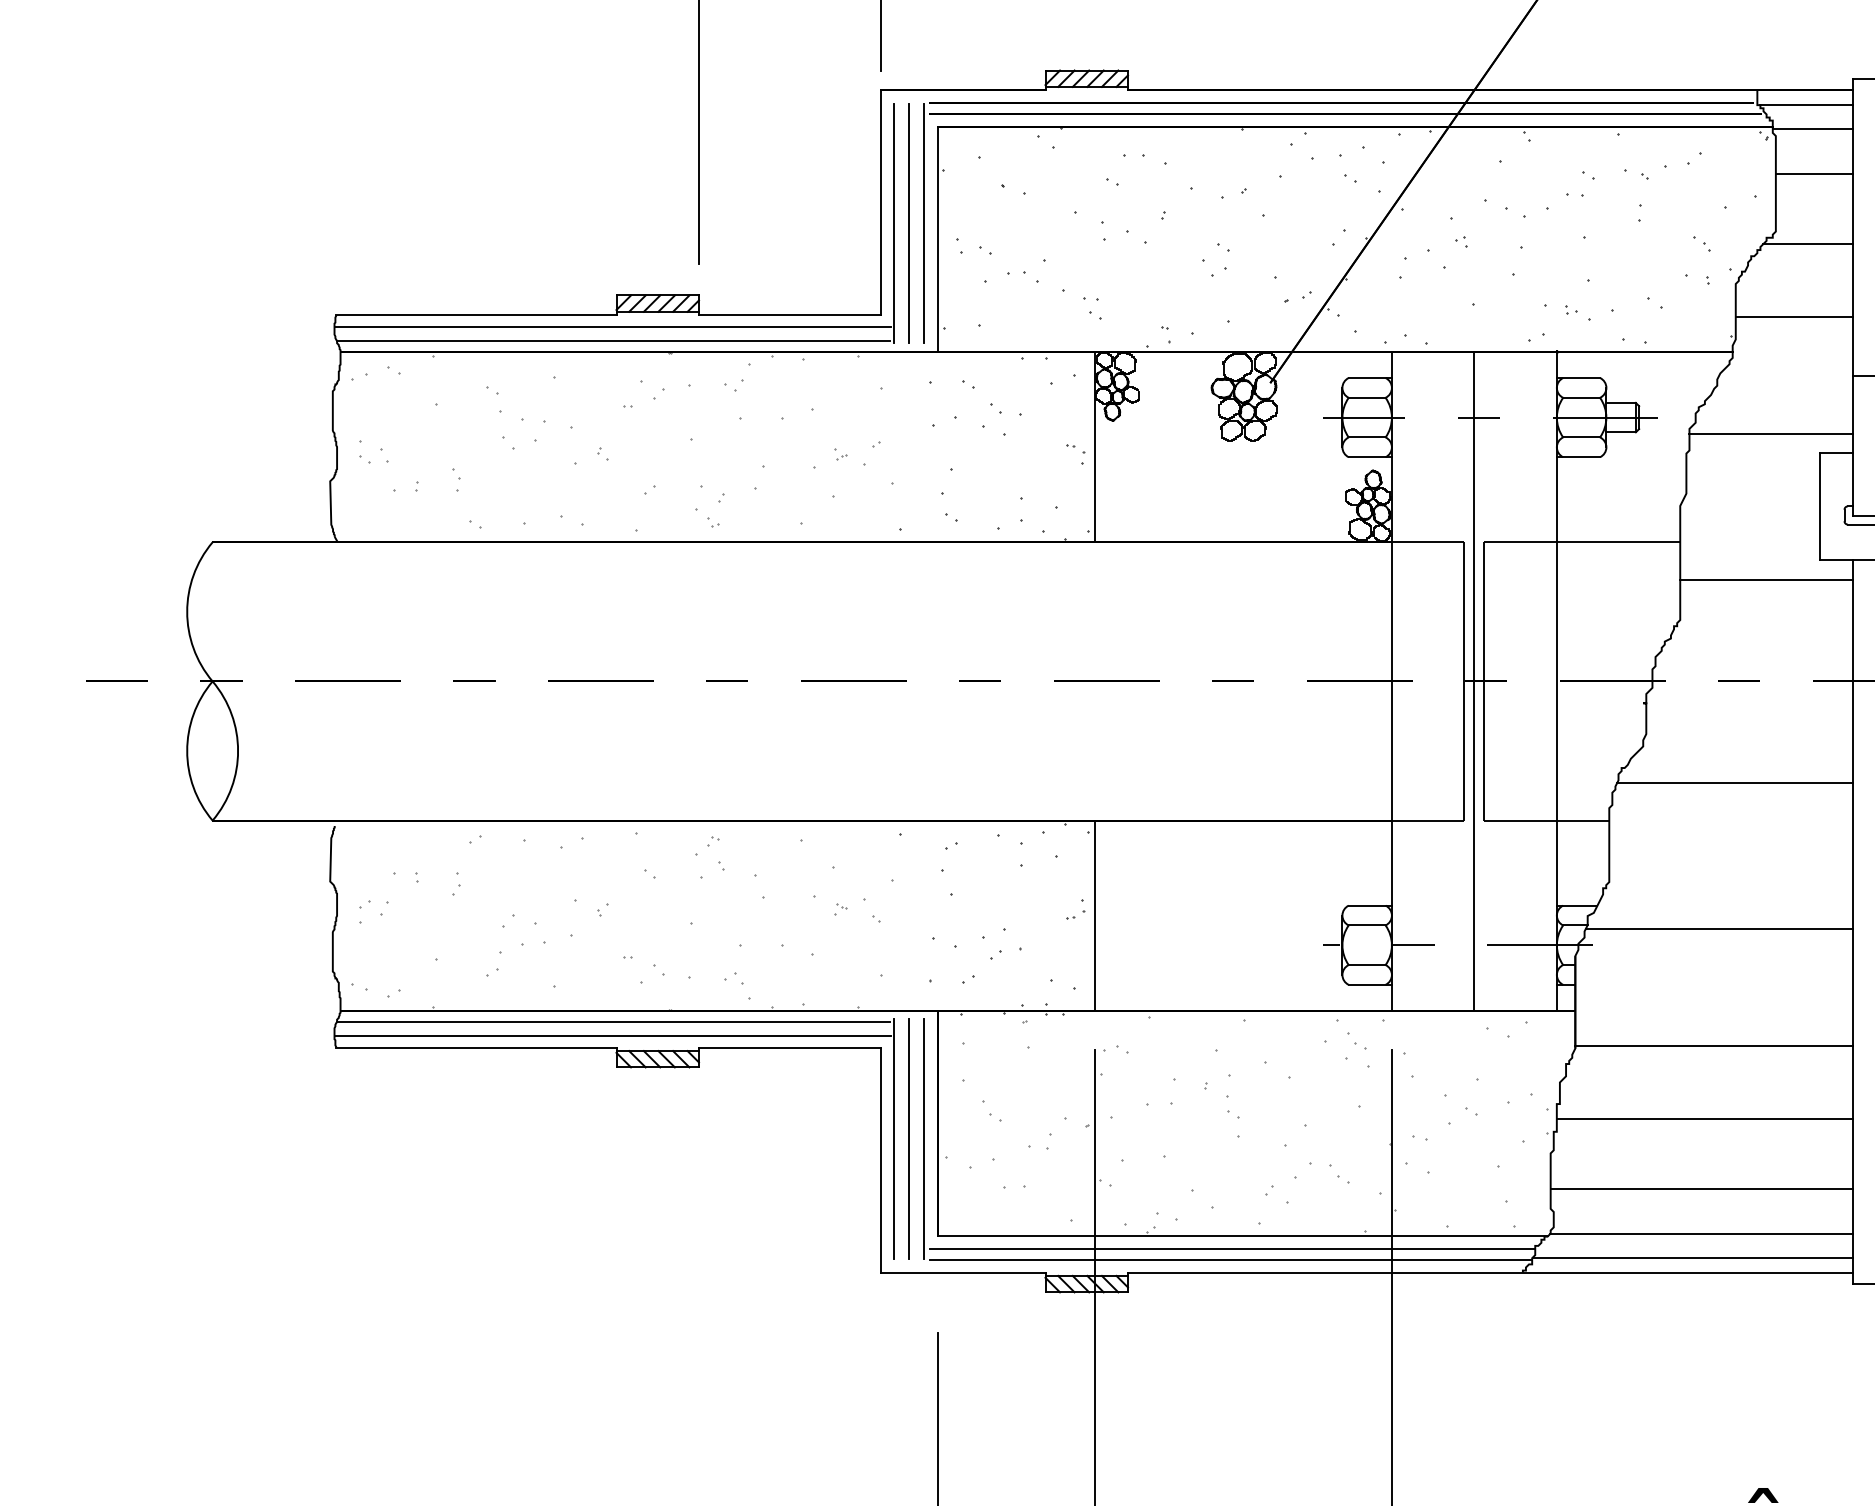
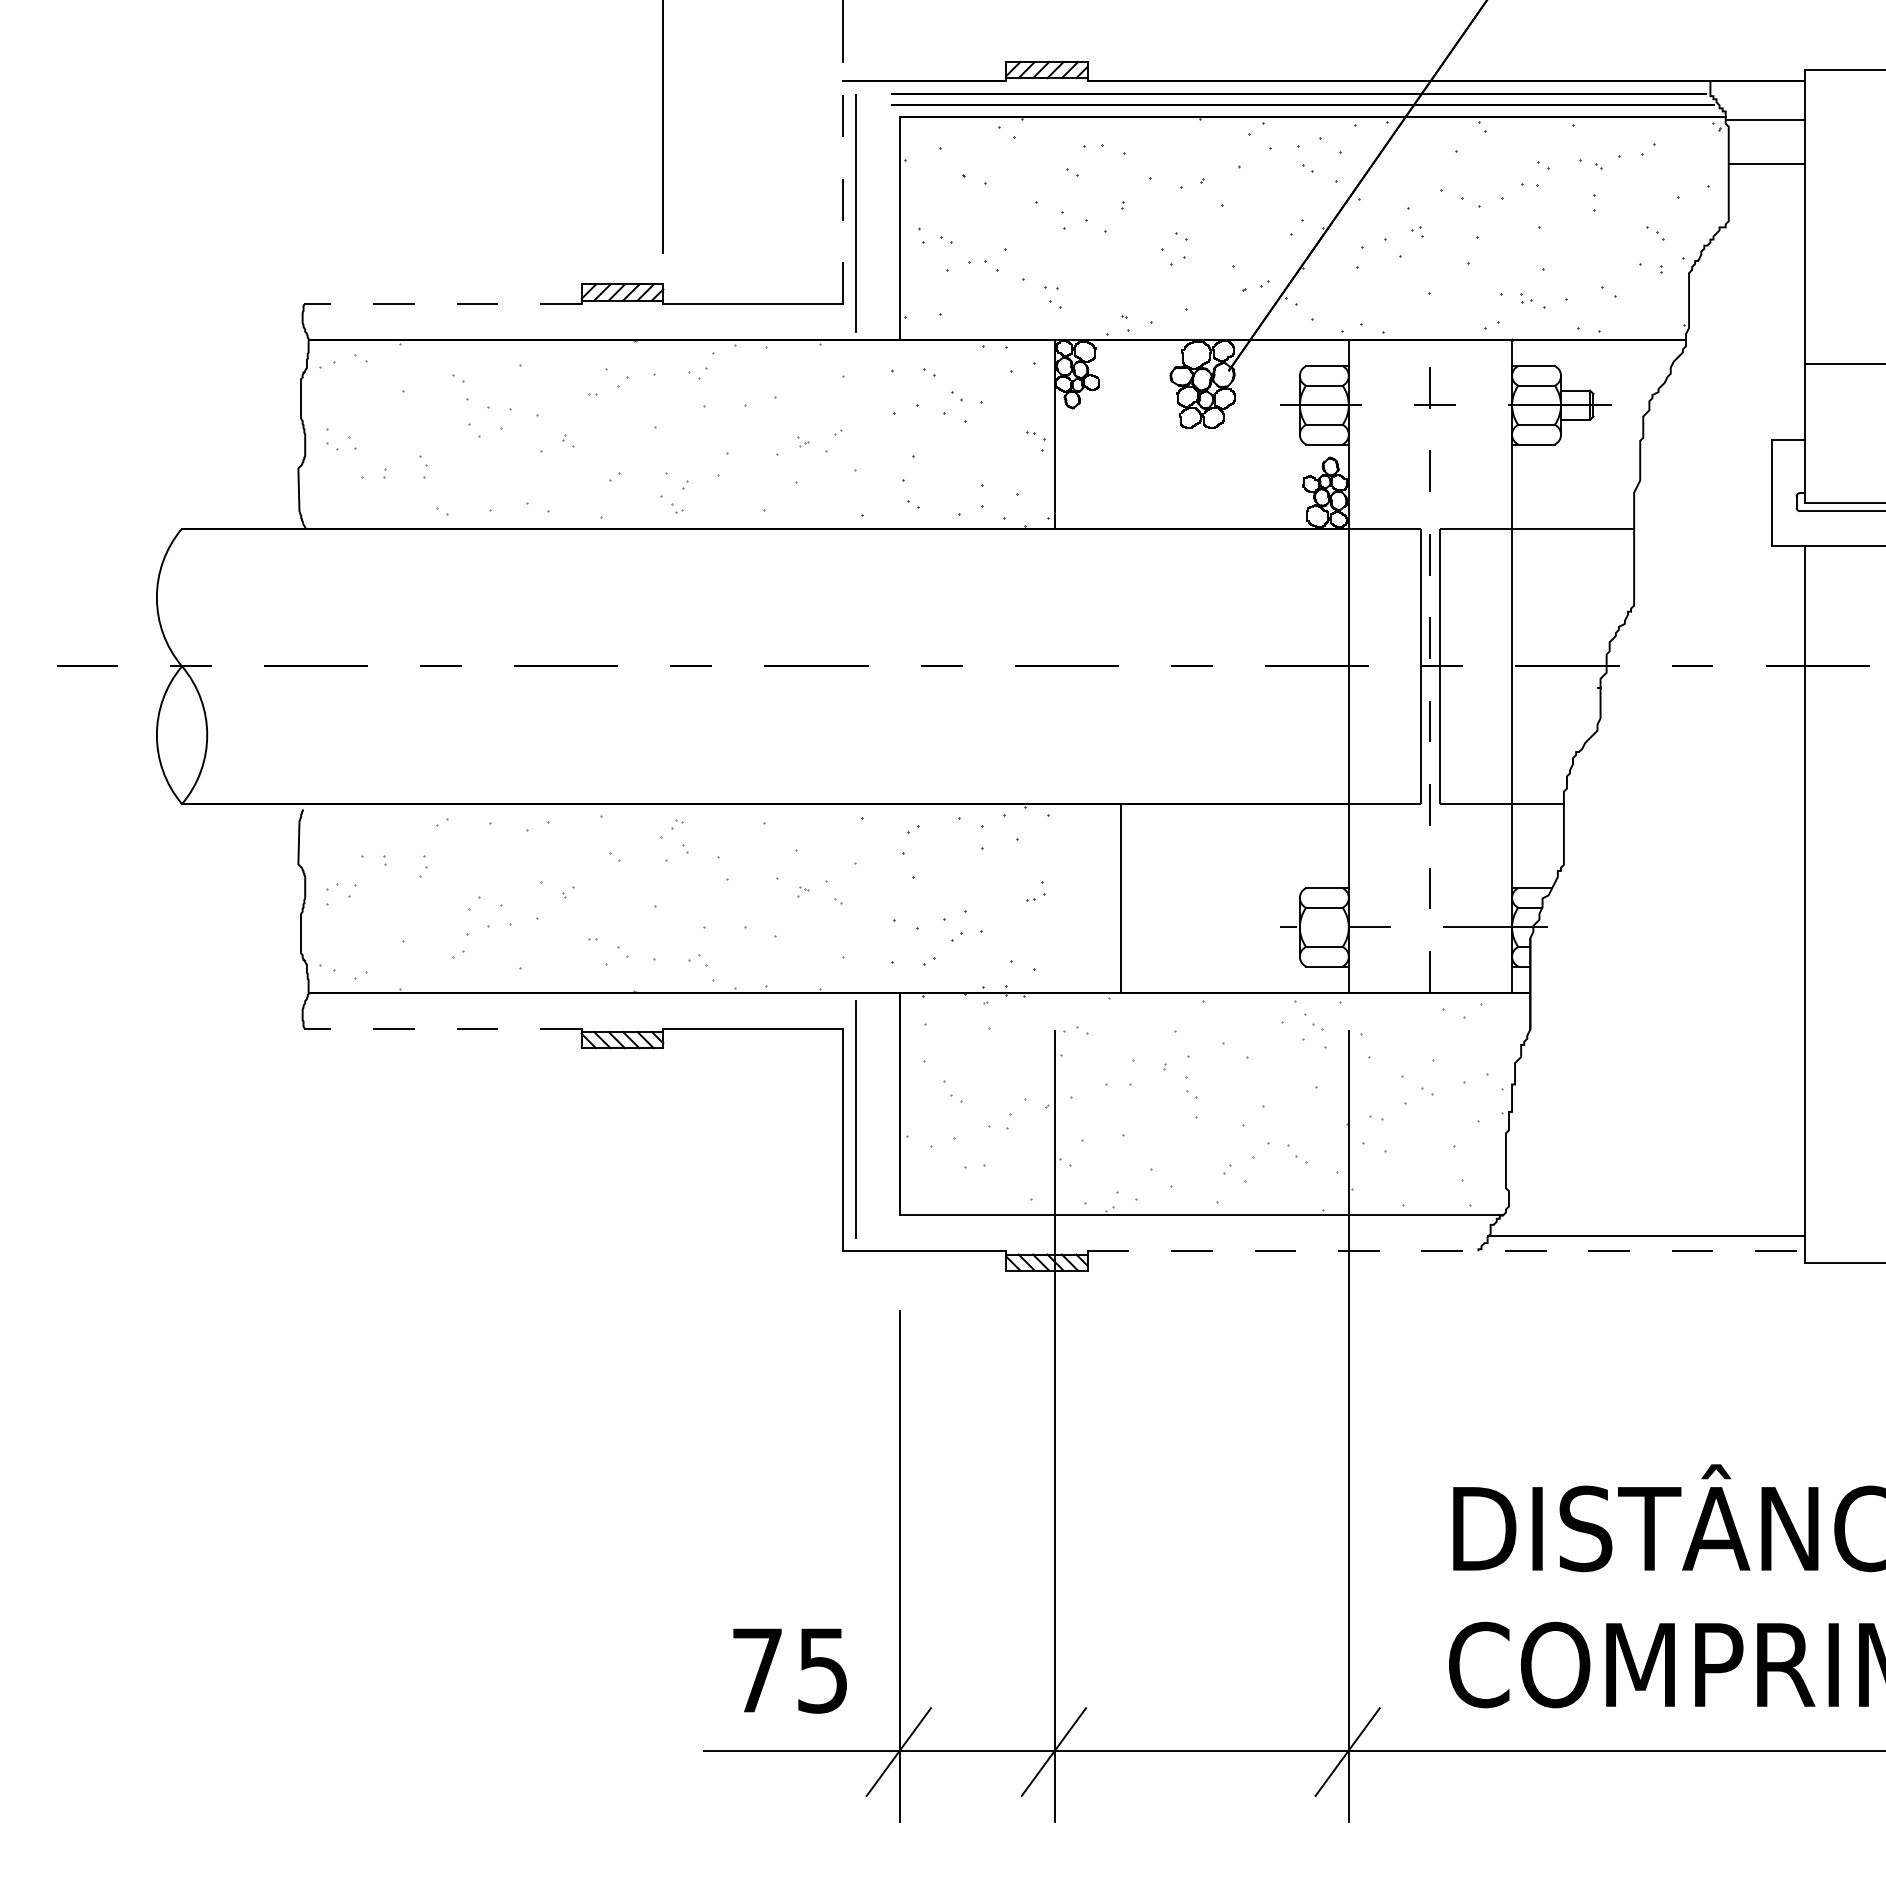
line: (1805, 105) -> (1758, 96), removed
line: (880, 202) -> (842, 192), solid -> dashed
line: (909, 222) -> (871, 212), removed
line: (923, 222) -> (885, 212), removed
line: (1807, 243) -> (1760, 233), removed
line: (476, 315) -> (443, 304), solid -> dashed
line: (1793, 316) -> (1746, 305), removed
line: (612, 326) -> (577, 315), removed
line: (613, 340) -> (578, 329), removed
line: (1770, 433) -> (1723, 421), removed
line: (1766, 580) -> (1719, 566), removed
line: (1474, 680) -> (1430, 665), solid -> dashed
line: (1735, 782) -> (1688, 766), removed
line: (1095, 916) -> (1121, 898), moved
line: (1719, 929) -> (1672, 911), removed
line: (613, 1022) -> (578, 1003), removed
line: (612, 1035) -> (577, 1016), removed
line: (1713, 1046) -> (1667, 1027), removed
line: (476, 1047) -> (443, 1028), solid -> dashed
line: (1704, 1118) -> (1658, 1098), removed
line: (909, 1138) -> (871, 1118), removed
line: (923, 1138) -> (885, 1118), removed
line: (1700, 1188) -> (1654, 1168), removed
line: (1700, 1234) -> (1654, 1213), removed
line: (1232, 1248) -> (1191, 1227), removed
line: (1230, 1259) -> (1189, 1238), removed
line: (1490, 1272) -> (1446, 1251), solid -> dashed

